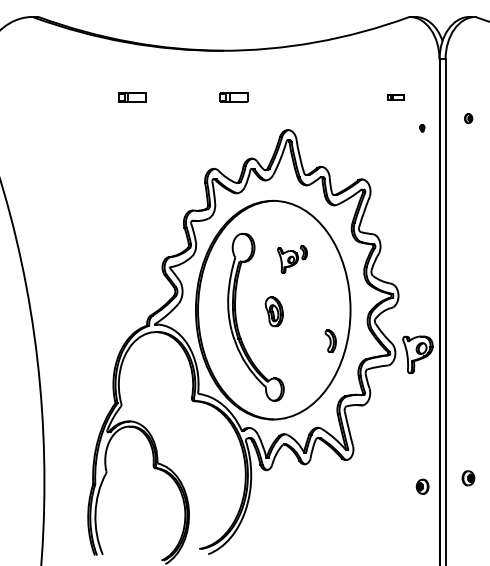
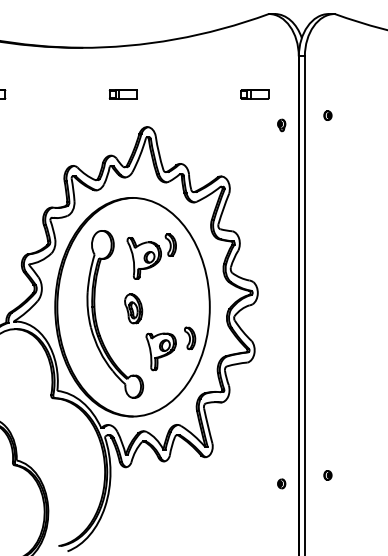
part: (233, 97) -> (122, 94), moved
part: (395, 97) -> (254, 94), size x1.67
part: (421, 128) -> (280, 125), size x1.67
part: (292, 259) -> (151, 256), size x1.67
part: (417, 354) -> (160, 351), moved
part: (468, 478) -> (327, 475), size x0.62
part: (421, 486) -> (280, 483), size x0.62

